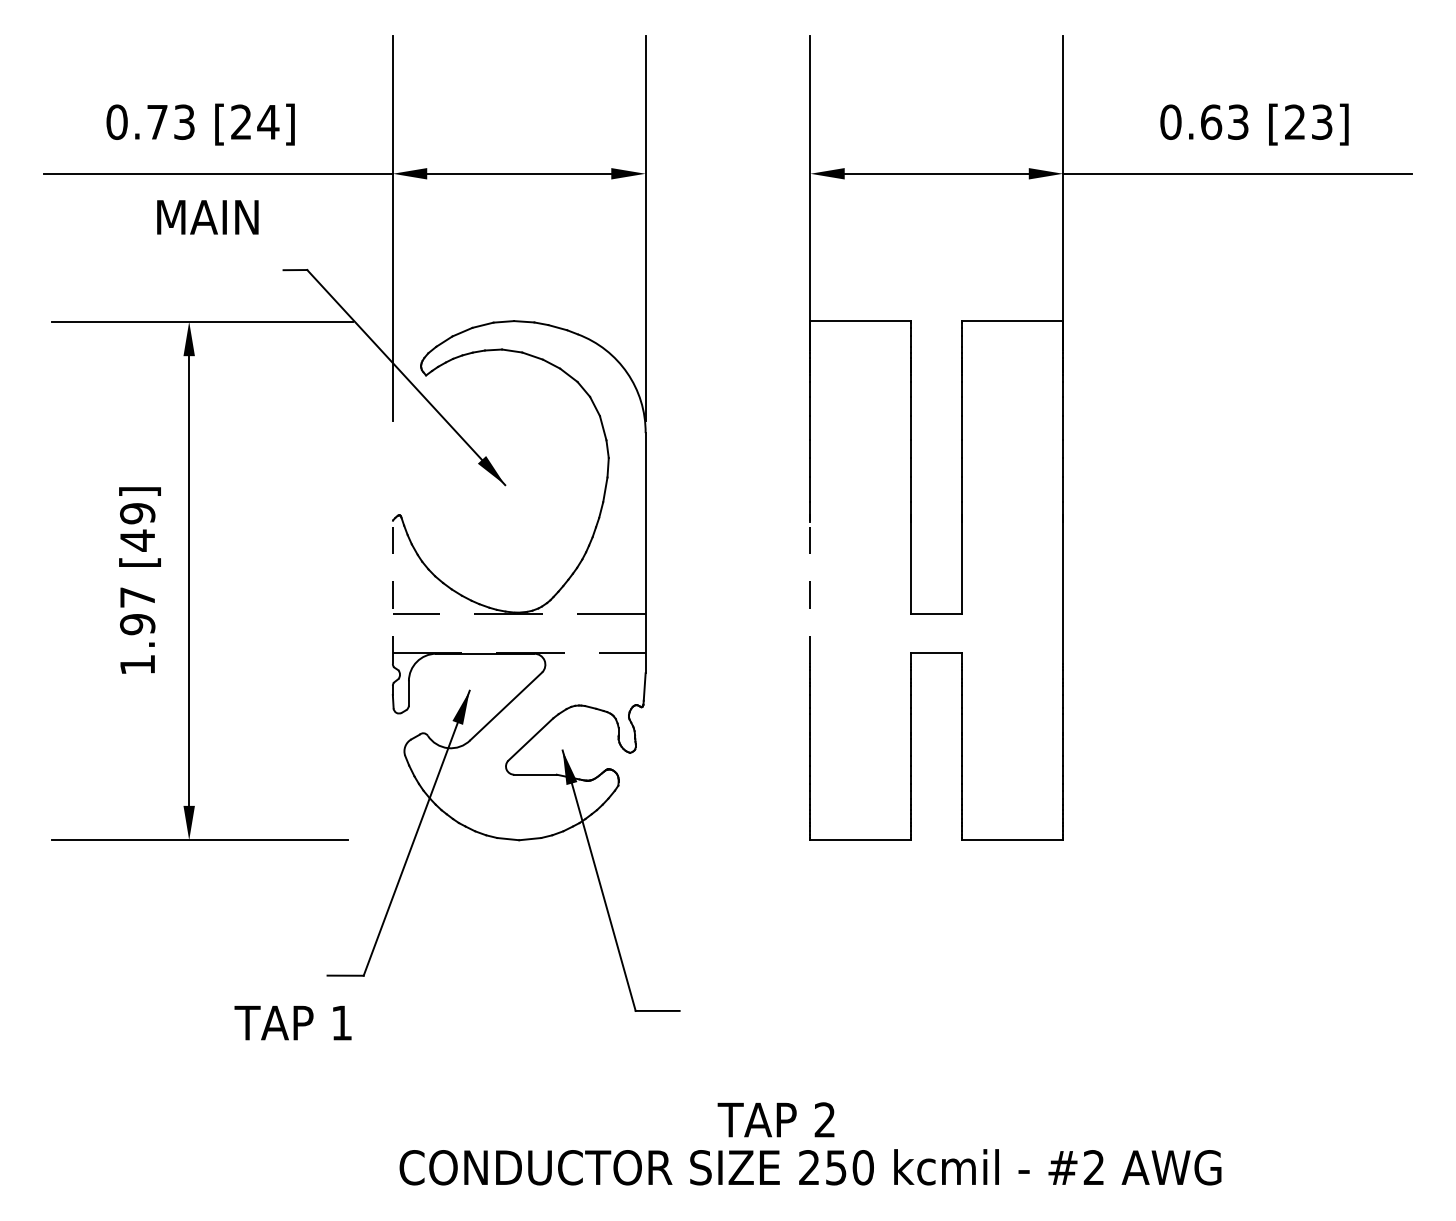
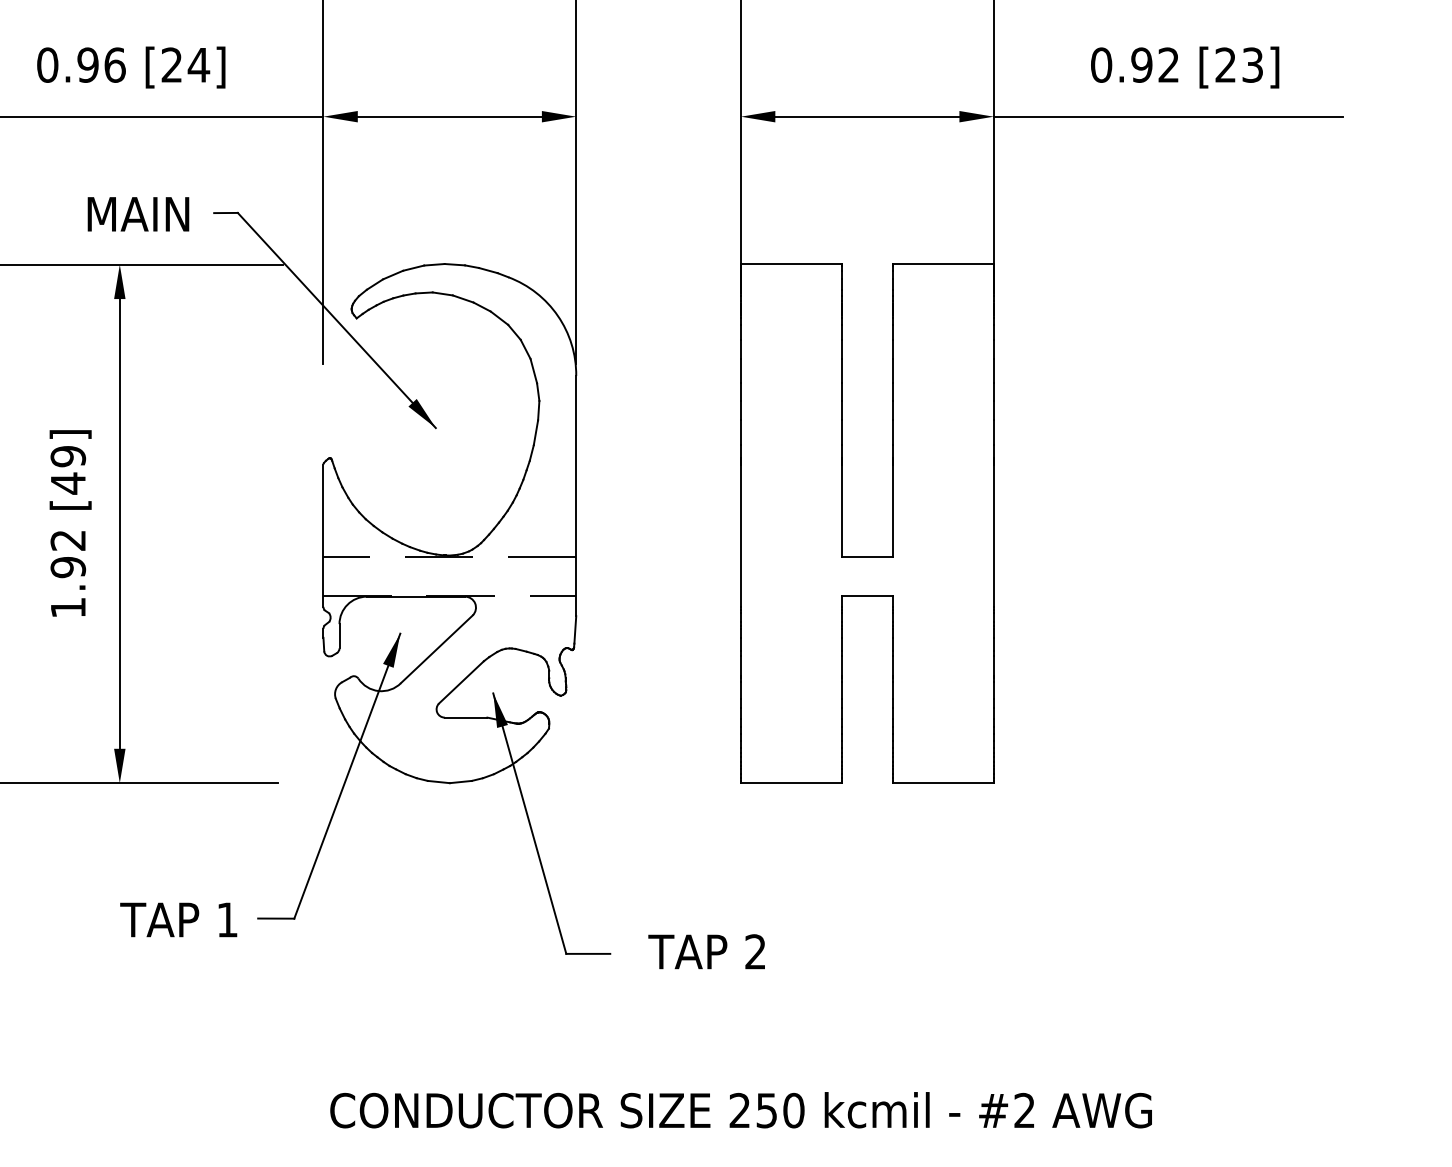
text: (170, 121) -> (101, 64), 0.73 -> 0.96
text: (1224, 121) -> (1155, 64), 0.63 -> 0.92
text: (207, 217) -> (138, 214), moved
line: (392, 592) -> (323, 535), dashed -> solid
line: (810, 592) -> (741, 535), dashed -> solid
text: (137, 597) -> (68, 540), 1.97 -> 1.92
text: (292, 1023) -> (178, 920), moved
text: (775, 1119) -> (706, 951), moved

